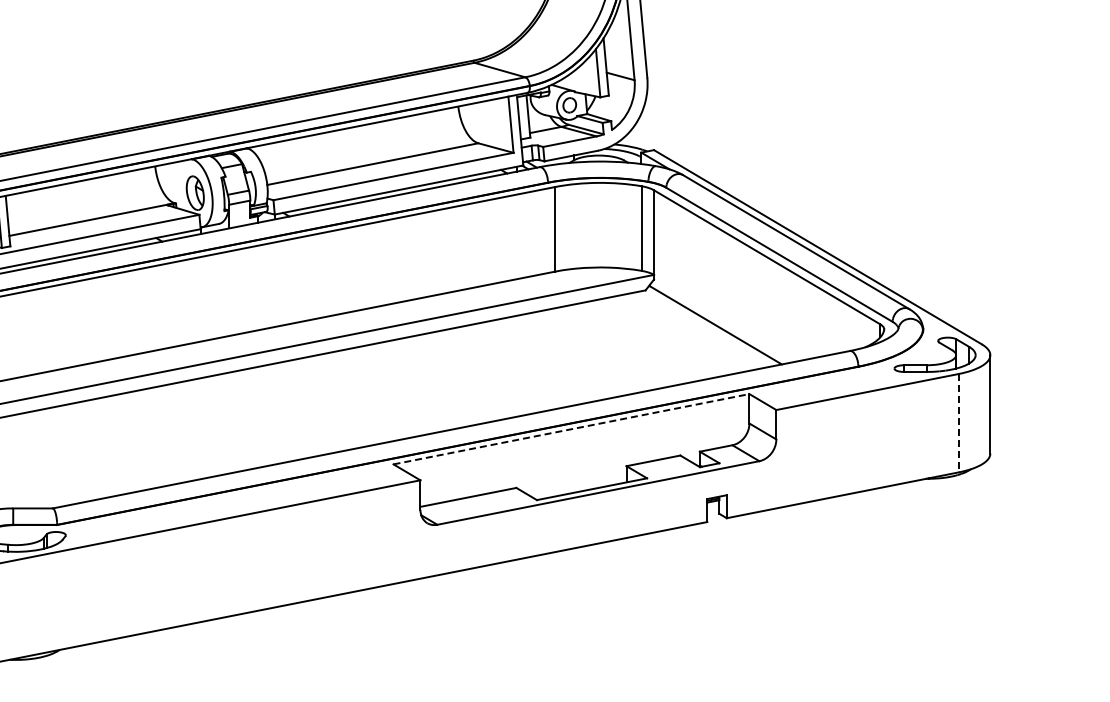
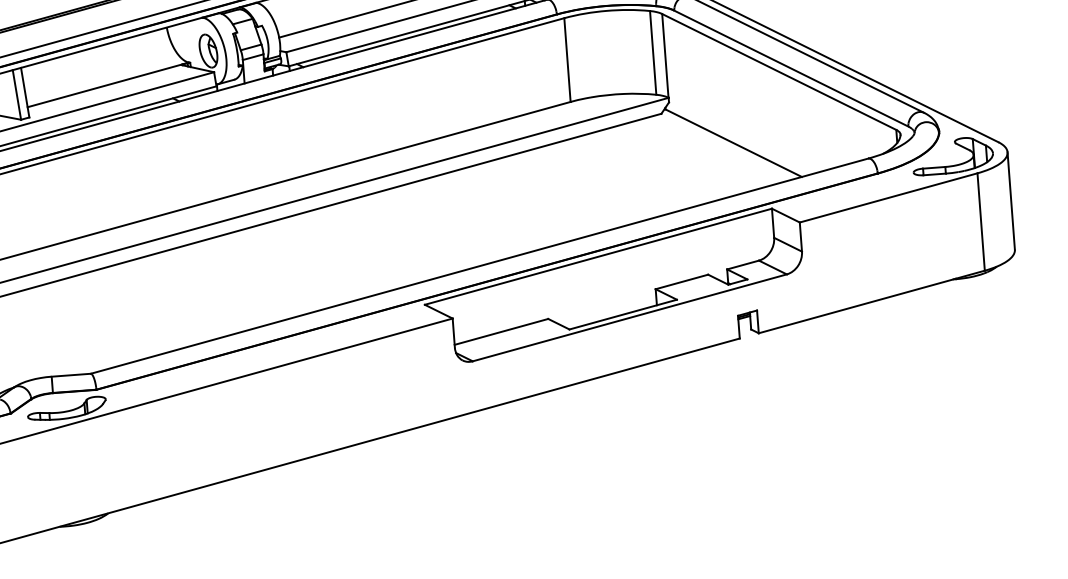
line: (958, 423) -> (981, 222), dashed -> solid
line: (571, 429) -> (598, 257), dashed -> solid

